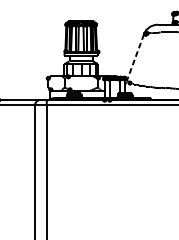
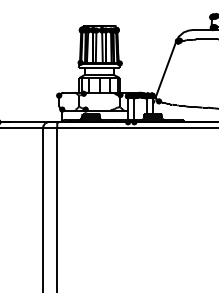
line: (135, 56) -> (165, 69), dashed -> solid

